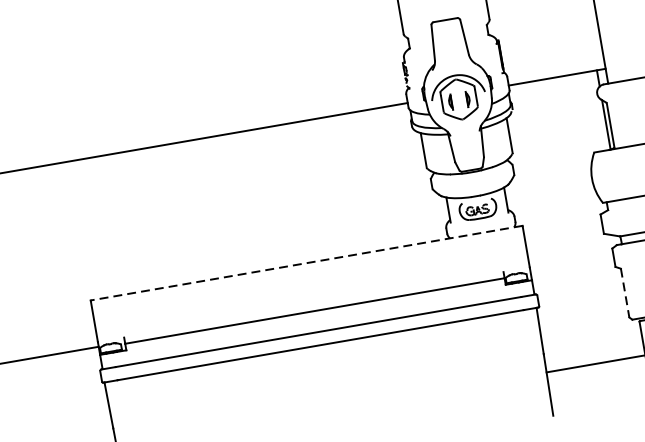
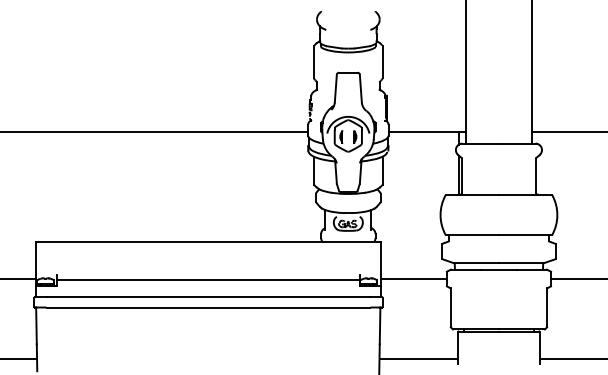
line: (306, 263) -> (208, 242), dashed -> solid
line: (572, 265) -> (413, 279), added
line: (624, 293) -> (450, 308), dashed -> solid

